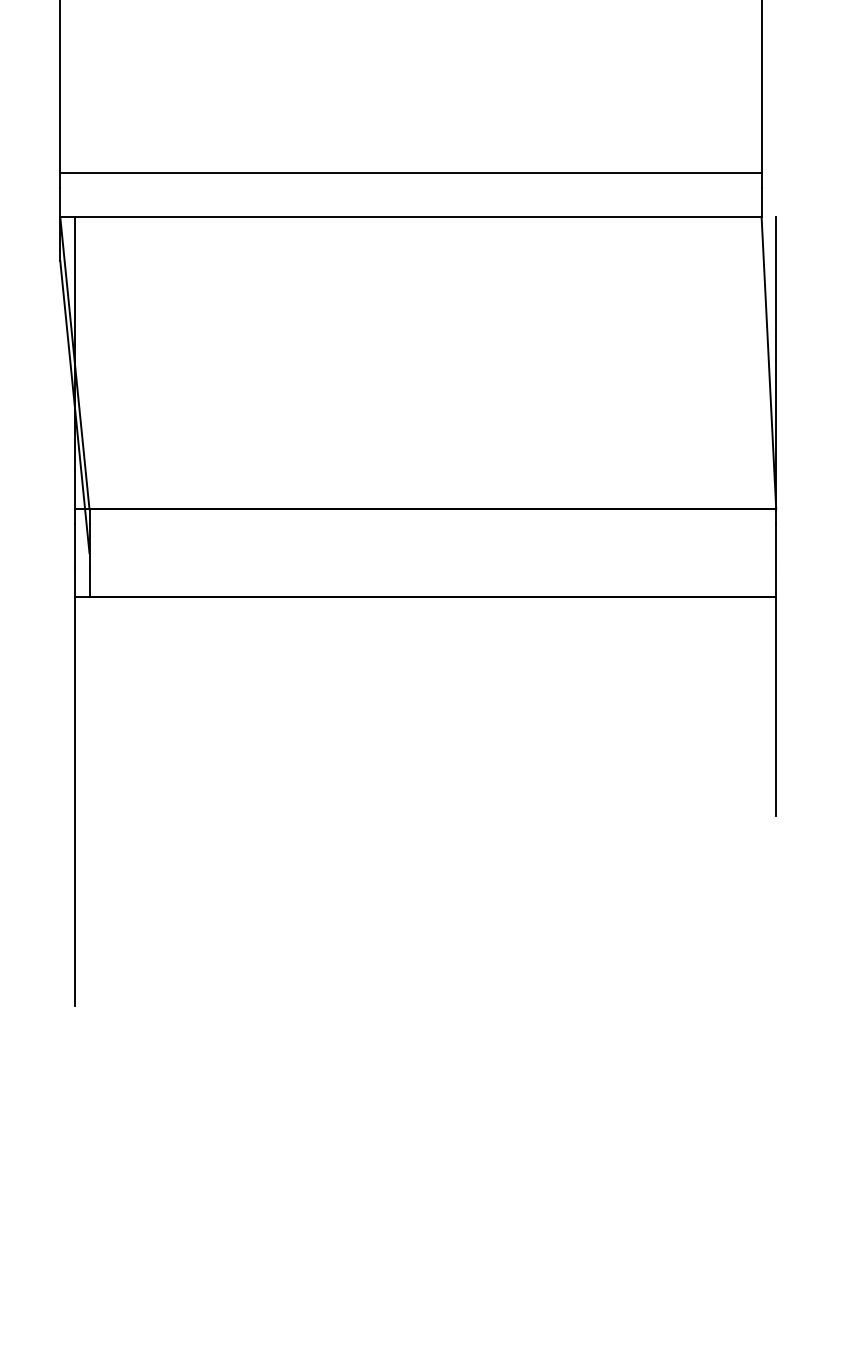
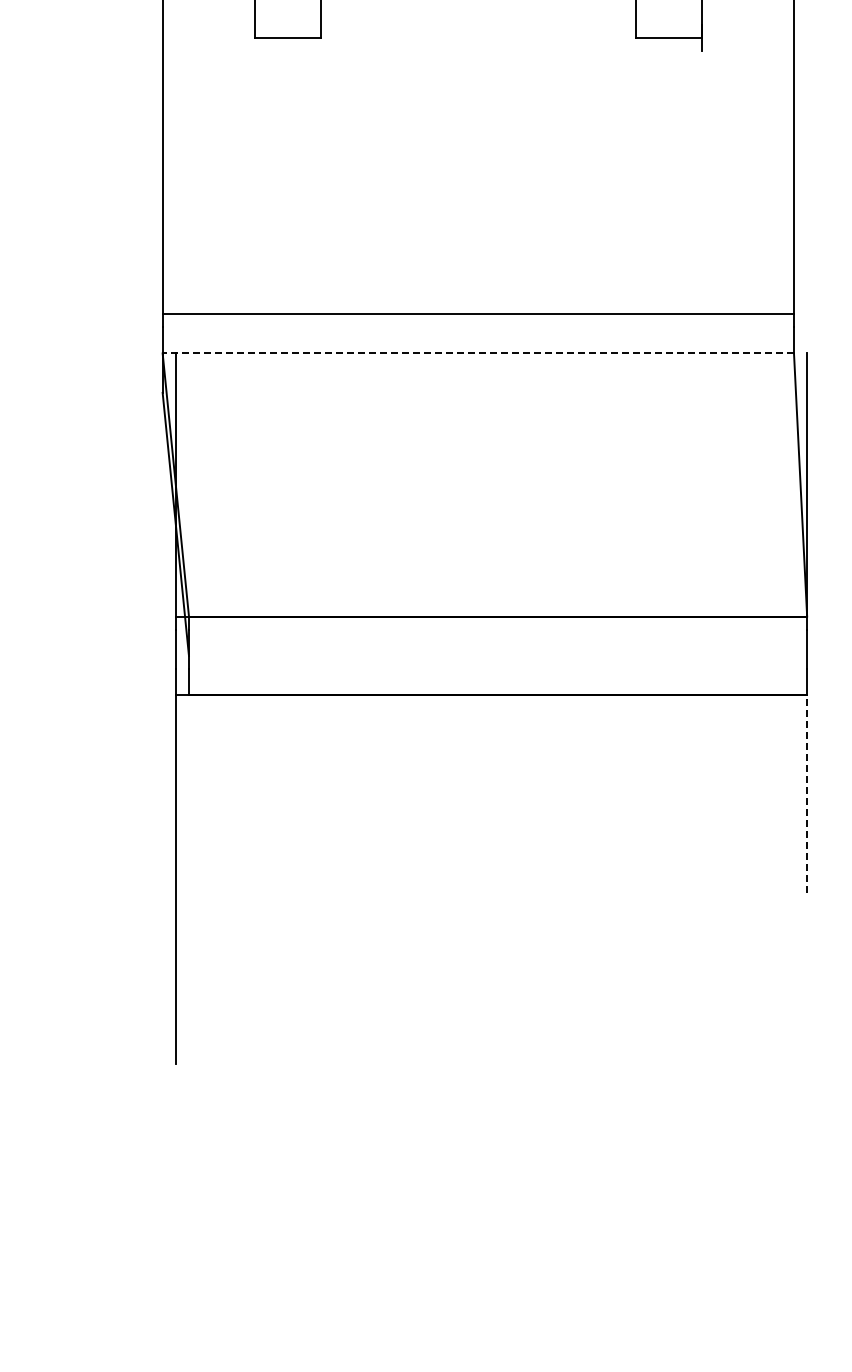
line: (411, 217) -> (478, 353), solid -> dashed
line: (776, 707) -> (807, 794), solid -> dashed

